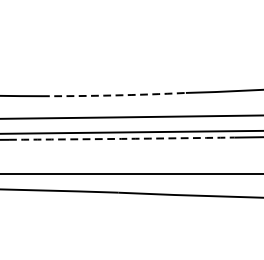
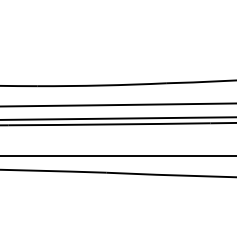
arc: (114, 95) -> (102, 85), dashed -> solid
arc: (121, 138) -> (109, 124), dashed -> solid

